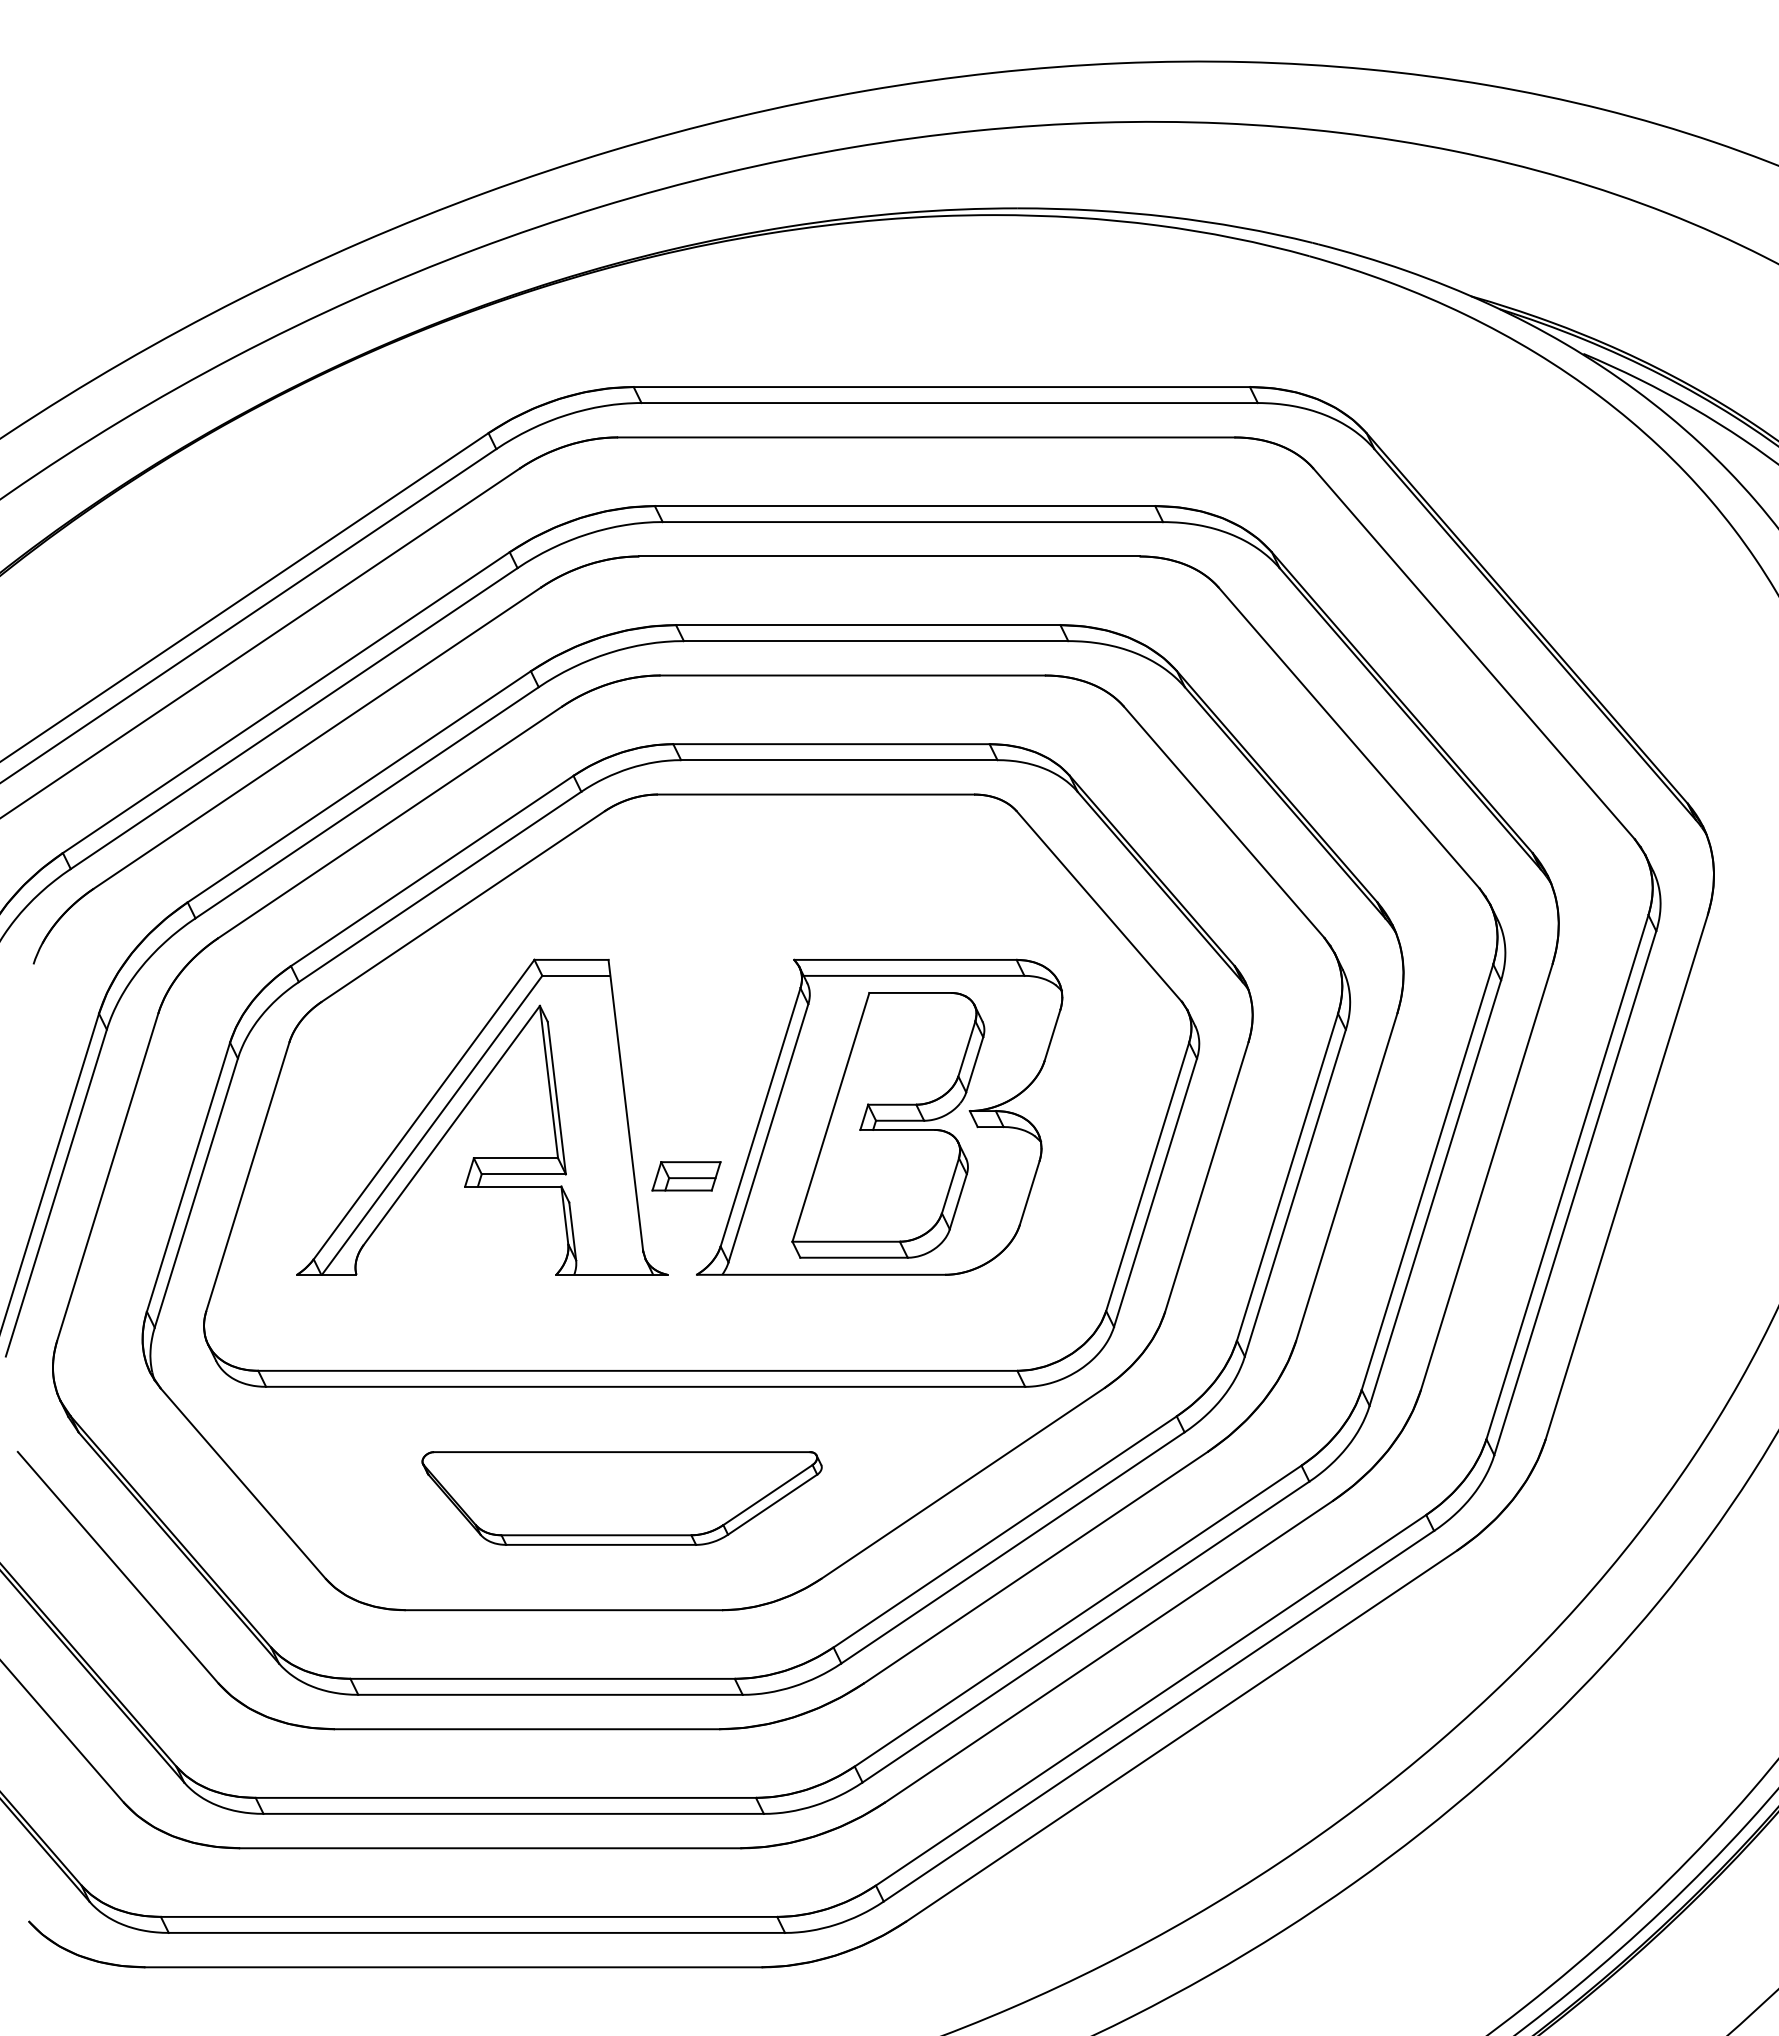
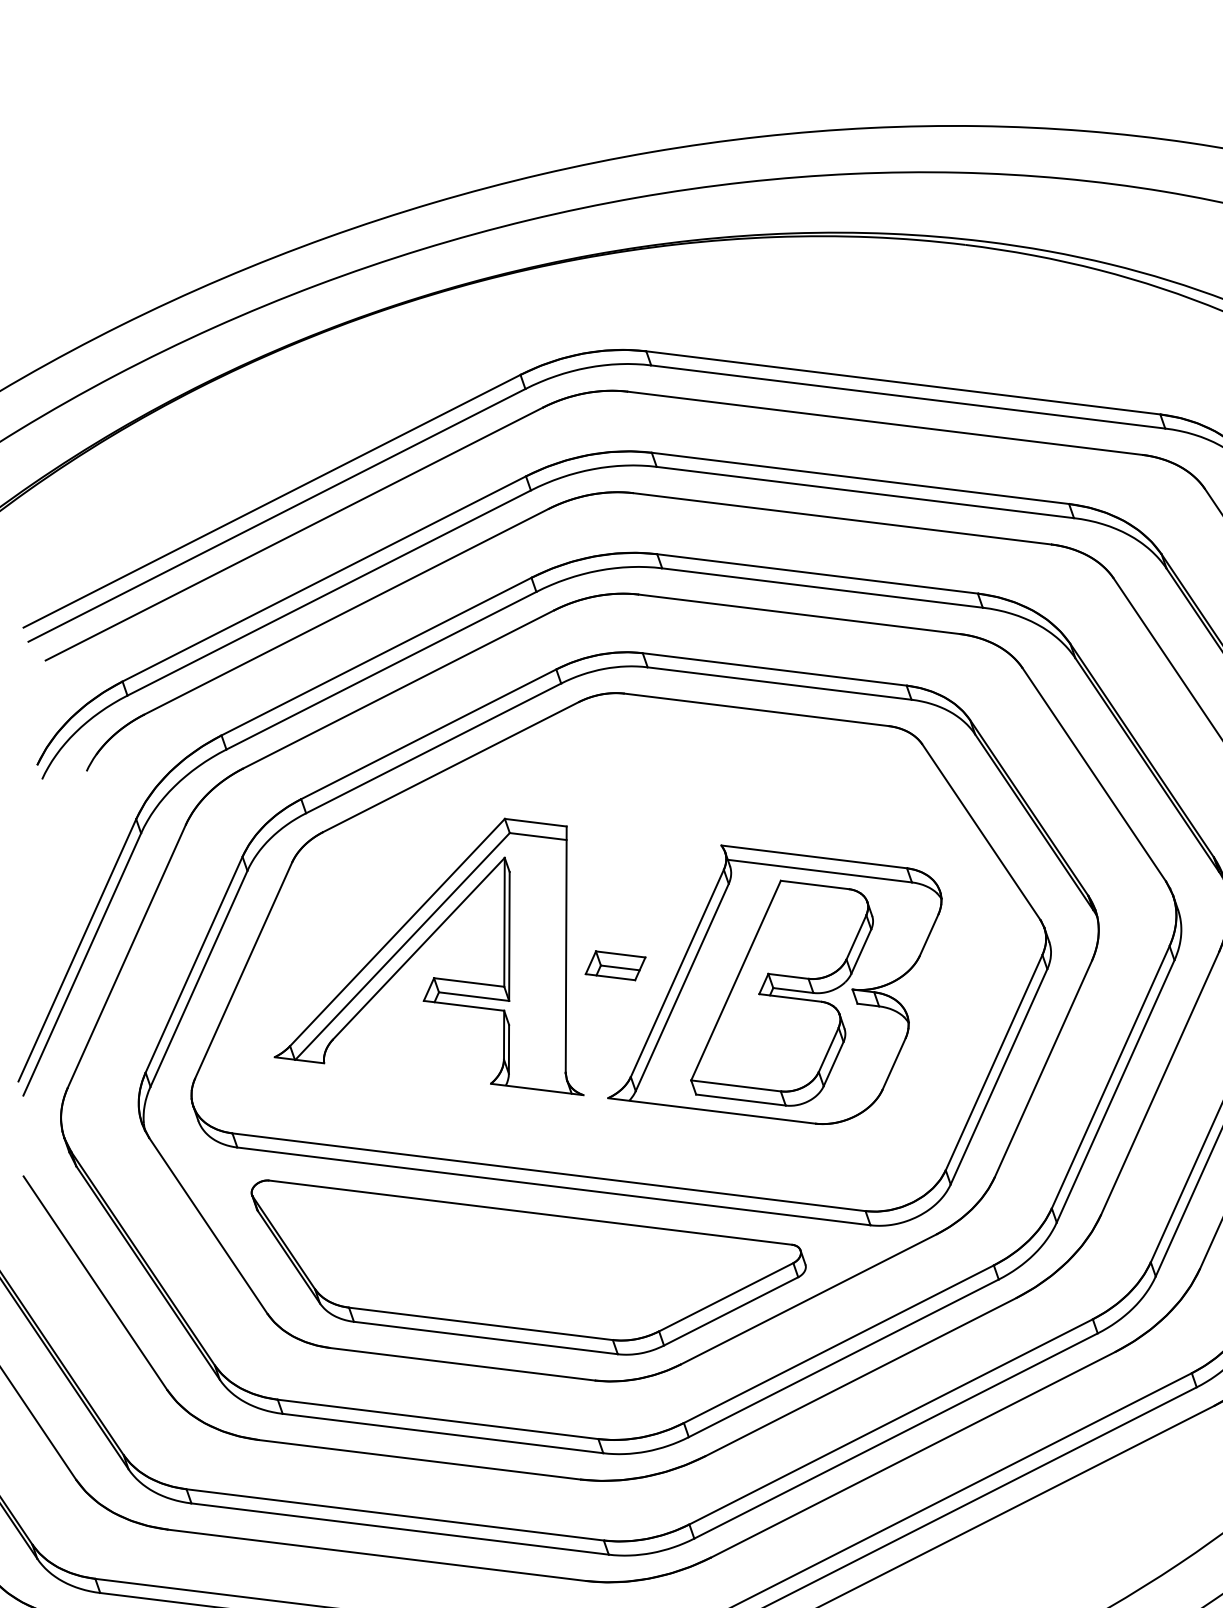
part: (686, 1176) -> (615, 965), moved
part: (621, 1498) -> (522, 1277), size x1.67

